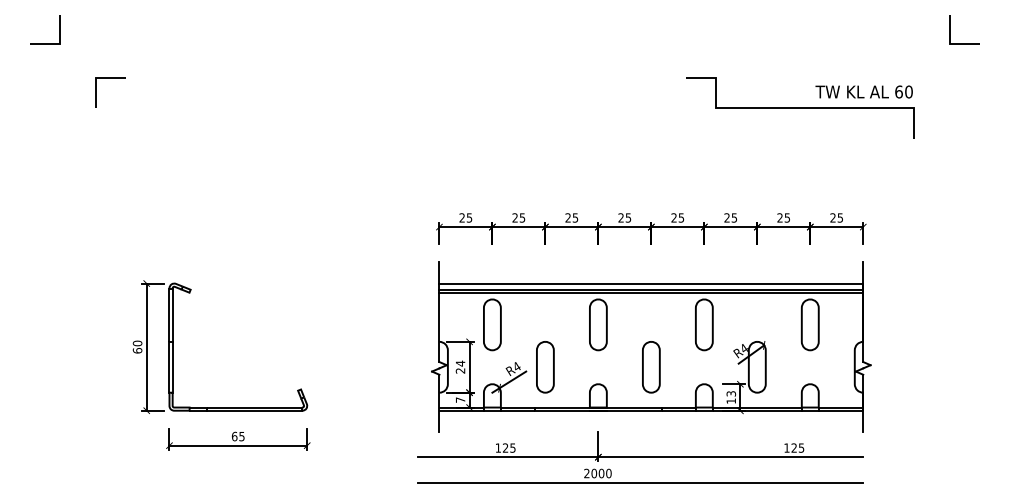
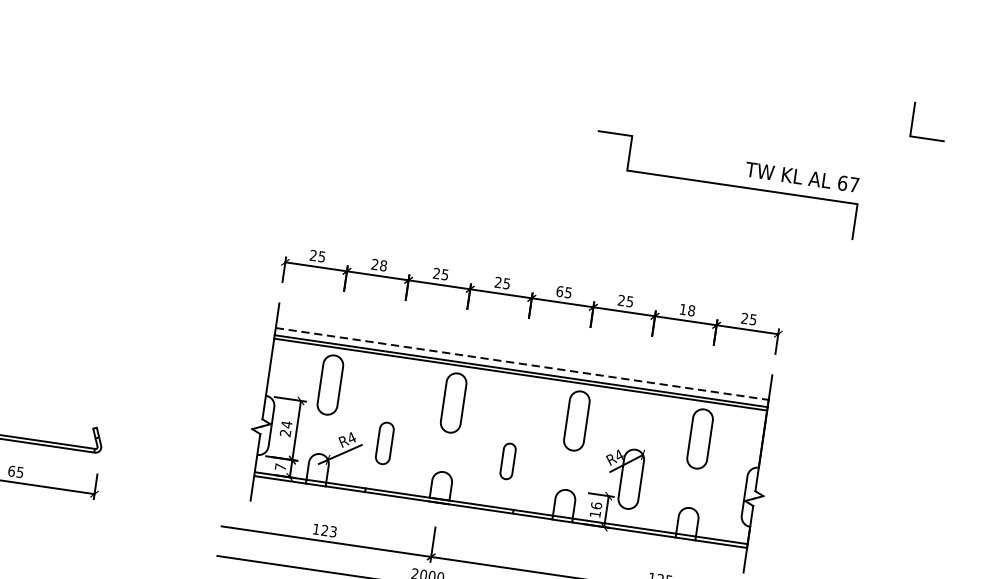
text: (908, 91) -> (853, 184), 60 -> 67
text: (522, 217) -> (383, 265), 25 -> 28
text: (673, 217) -> (559, 290), 25 -> 65
text: (783, 217) -> (687, 309), 25 -> 18
line: (651, 283) -> (522, 363), solid -> dashed
part: (545, 367) -> (384, 443), size x0.7
part: (651, 367) -> (508, 461), size x0.6
text: (730, 393) -> (595, 505), 13 -> 16
text: (512, 447) -> (332, 531), 125 -> 123

